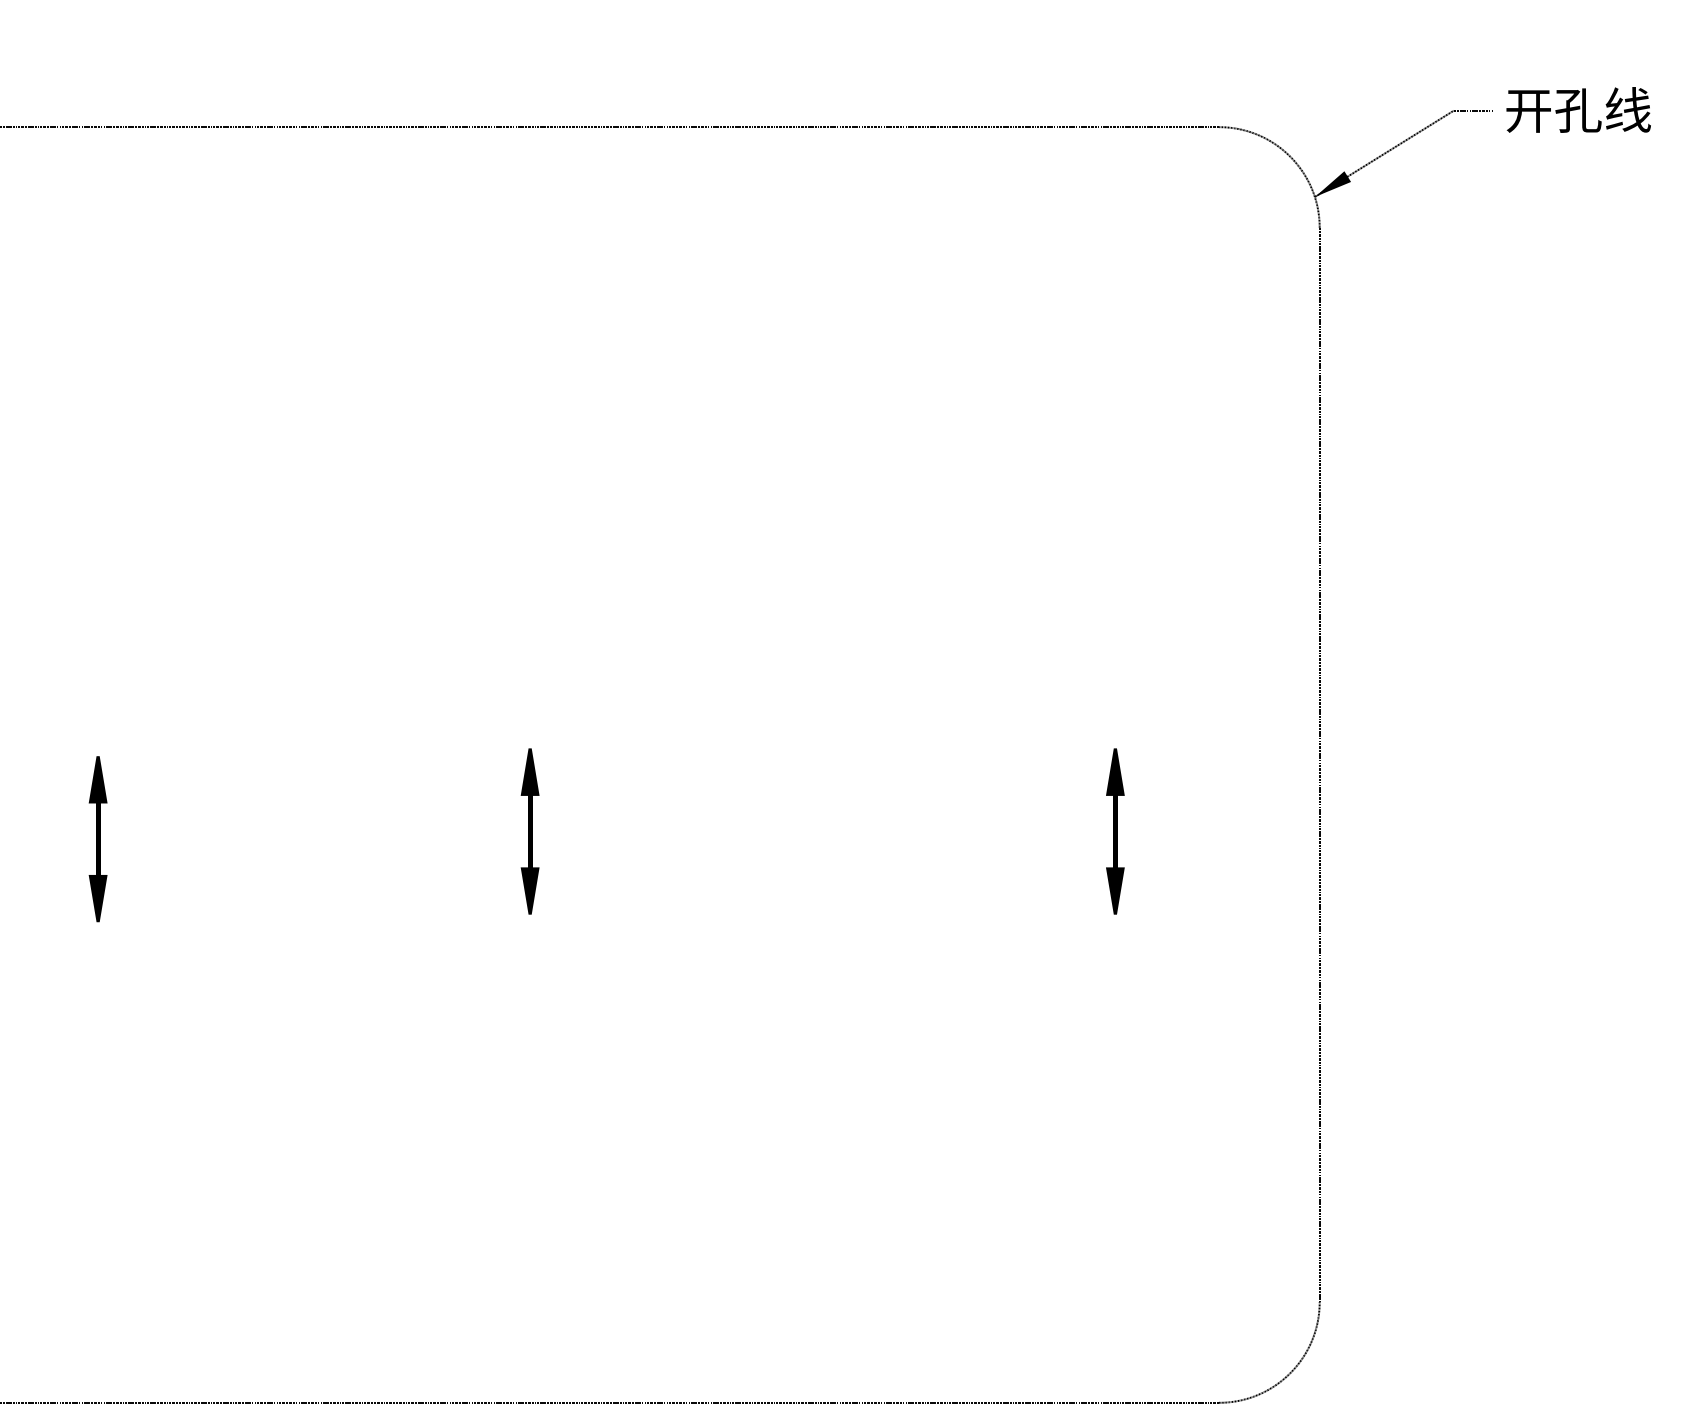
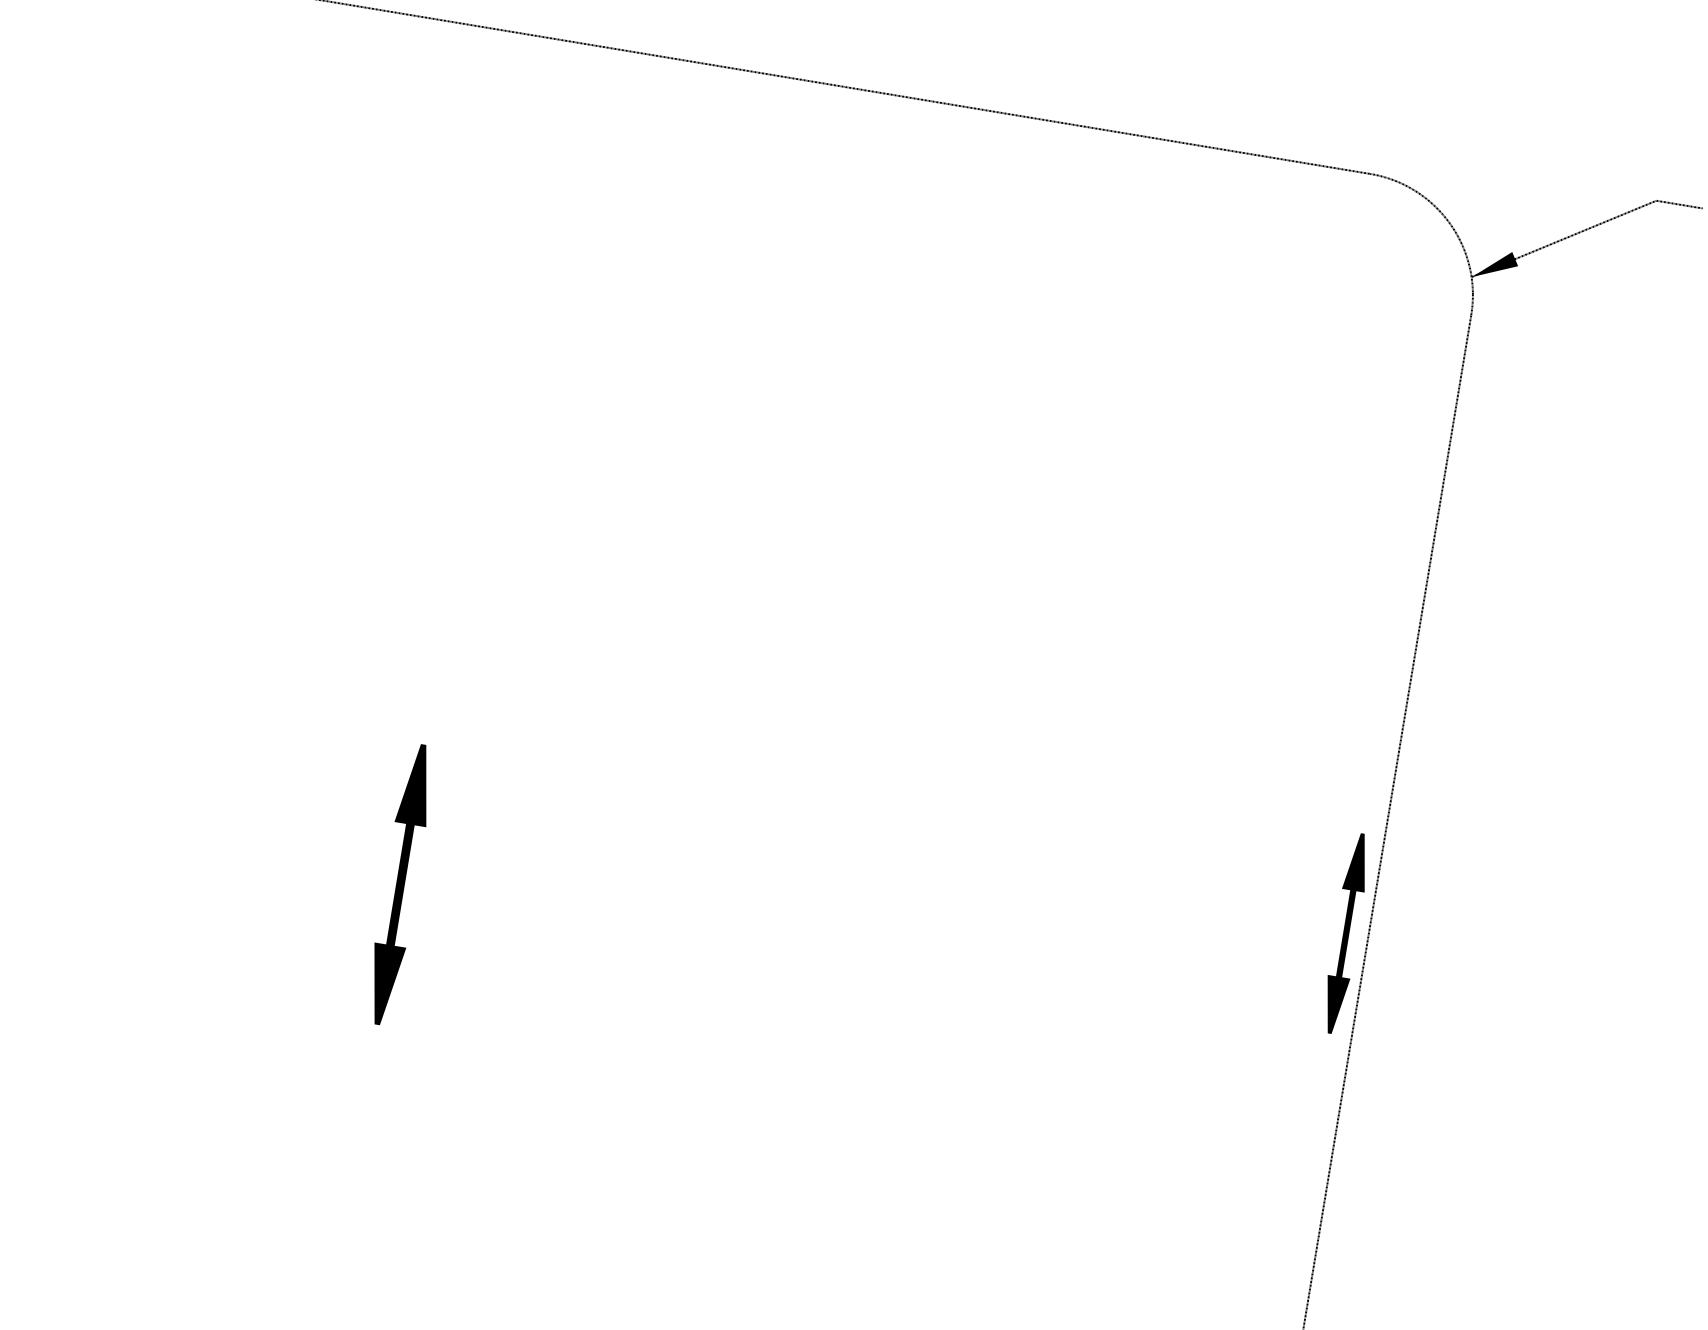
part: (529, 831) -> (399, 884), size x1.4
part: (1115, 831) -> (1346, 933), moved

